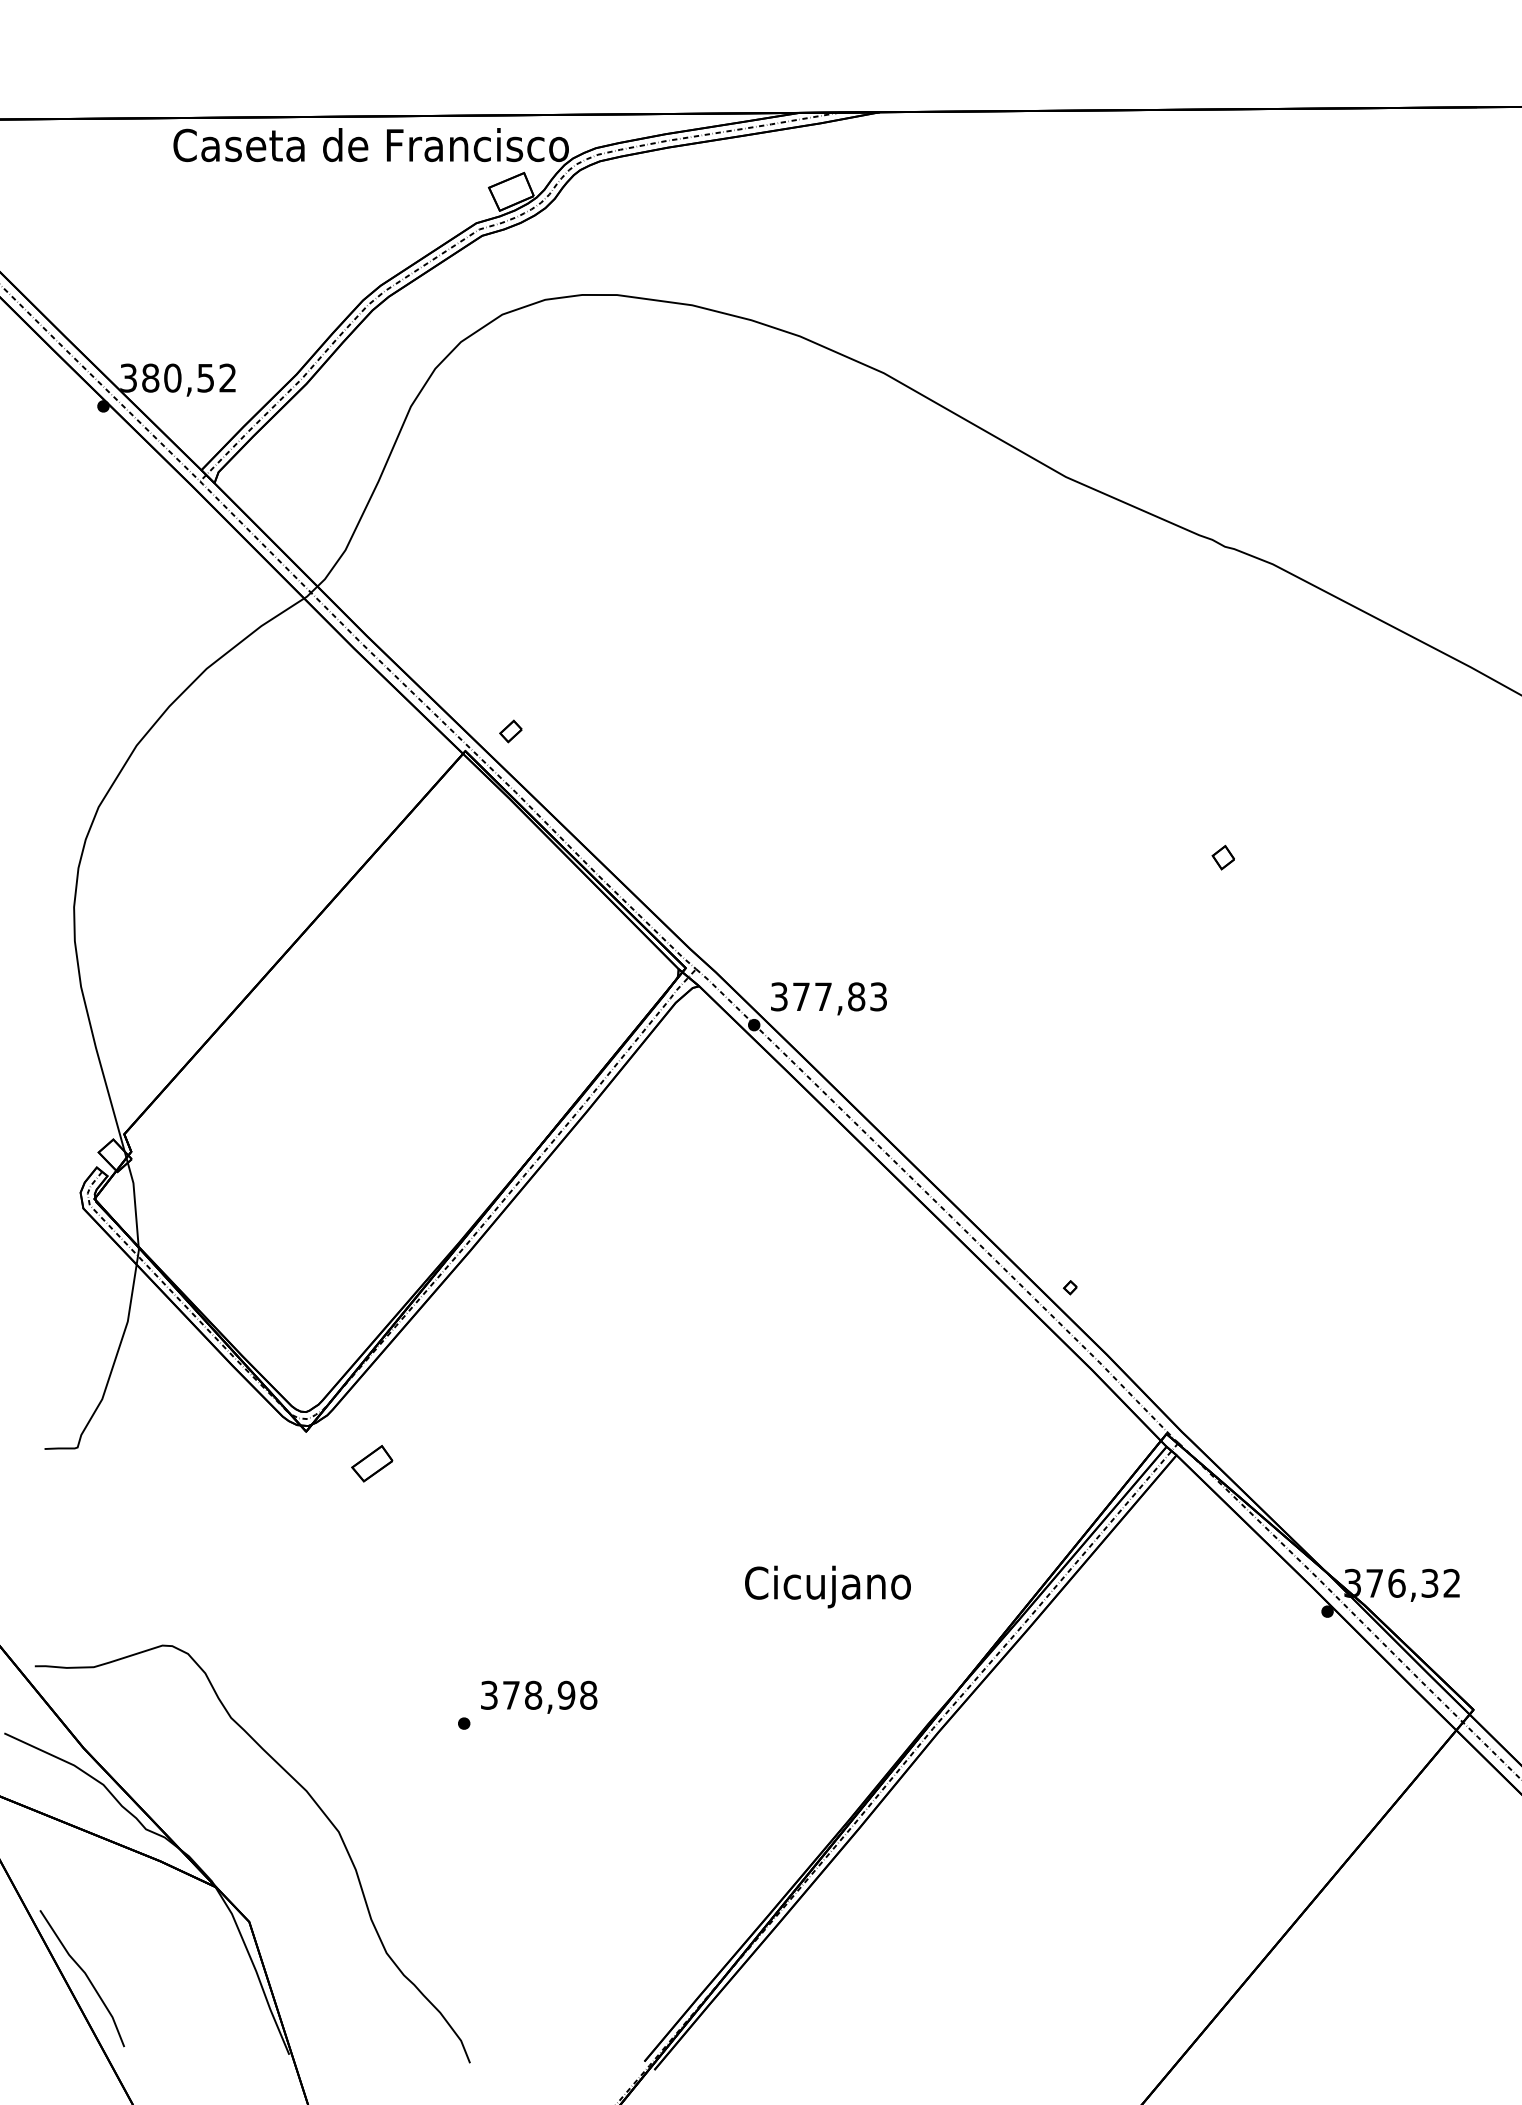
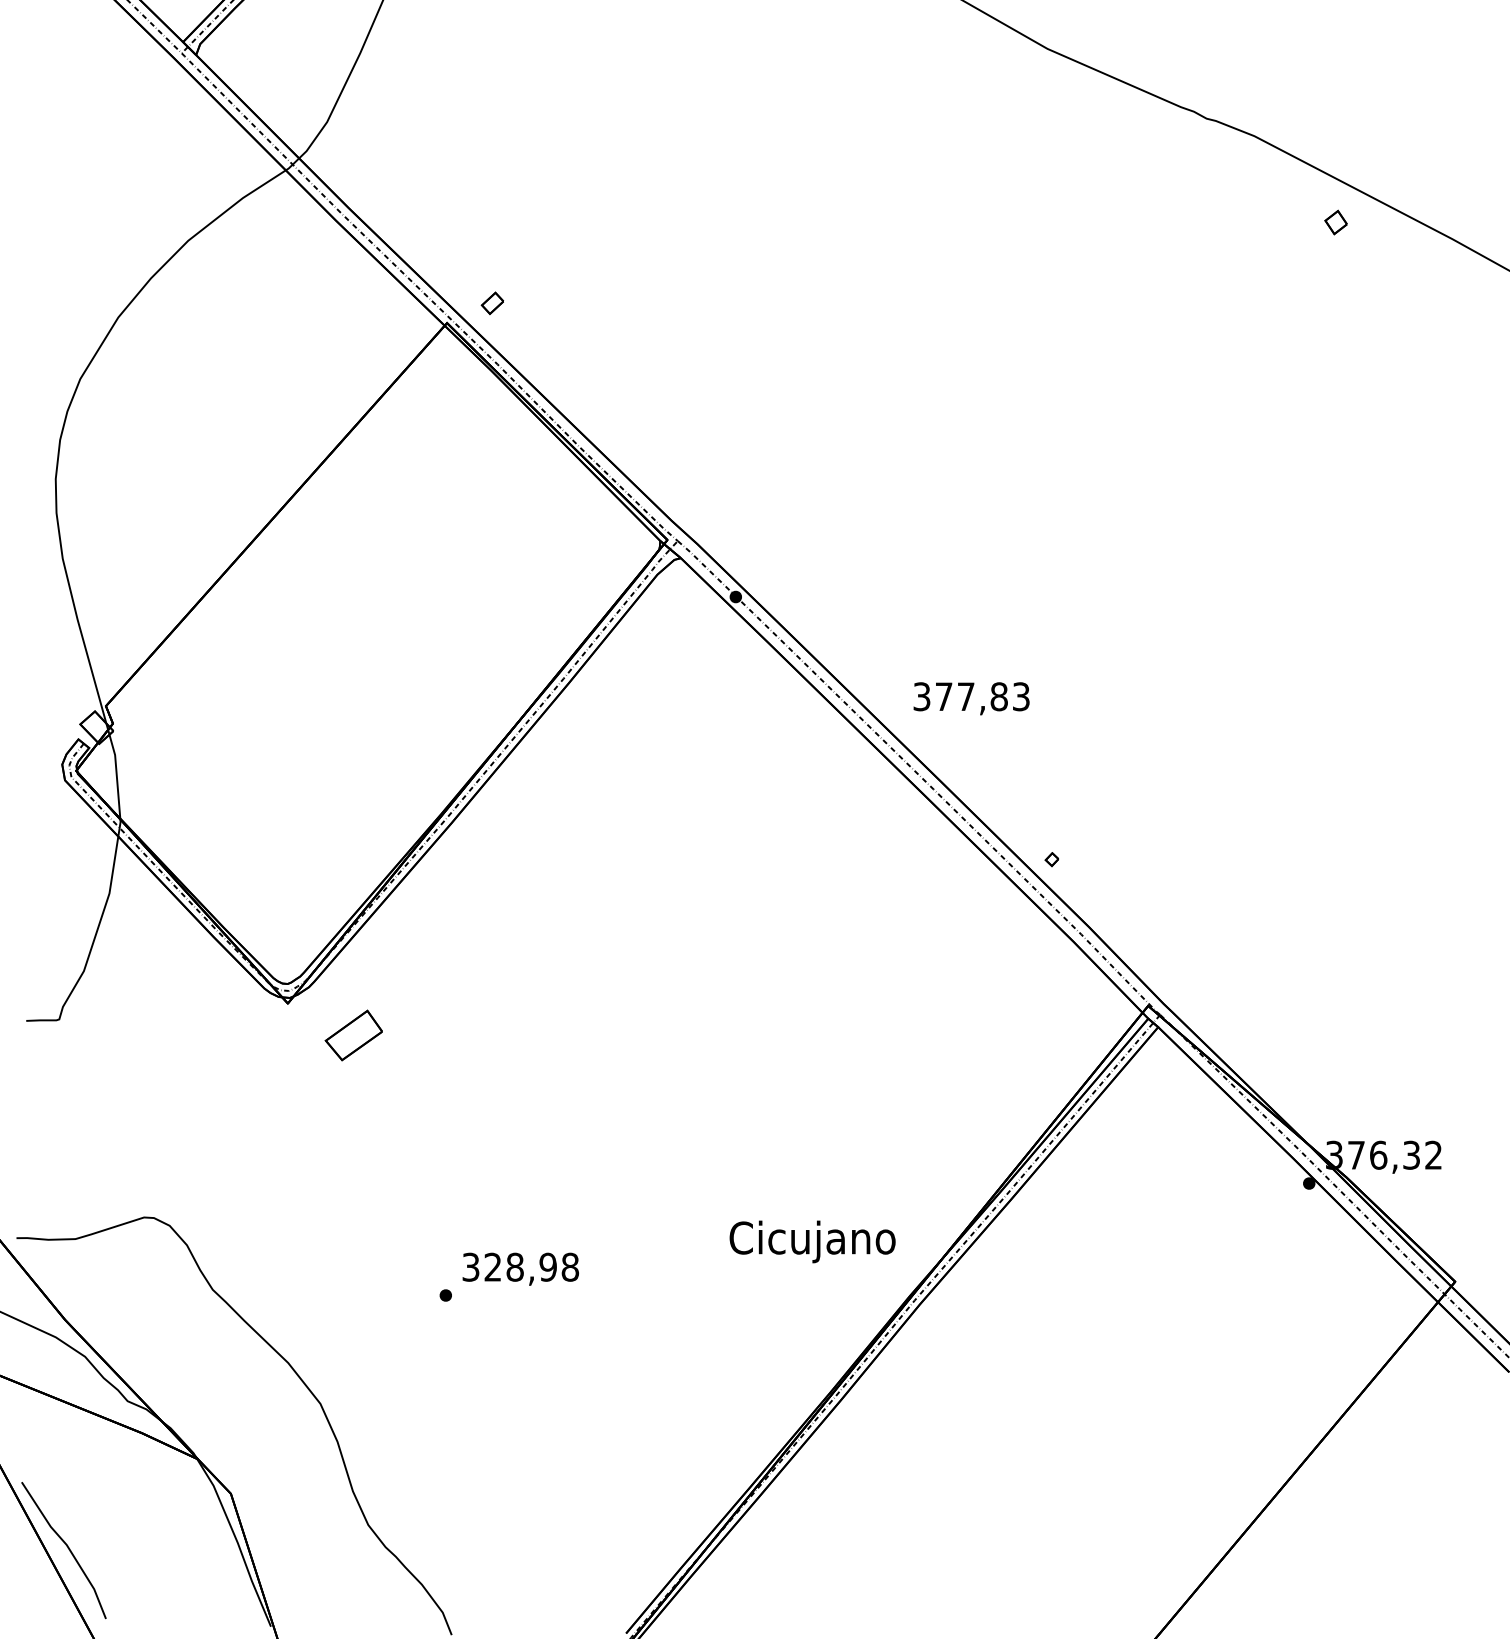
part: (1222, 857) -> (1335, 222), moved
text: (828, 998) -> (971, 698), moved
part: (372, 1463) -> (354, 1035), size x1.4
text: (827, 1586) -> (812, 1241), moved
text: (511, 1694) -> (493, 1266), 378,98 -> 328,98

